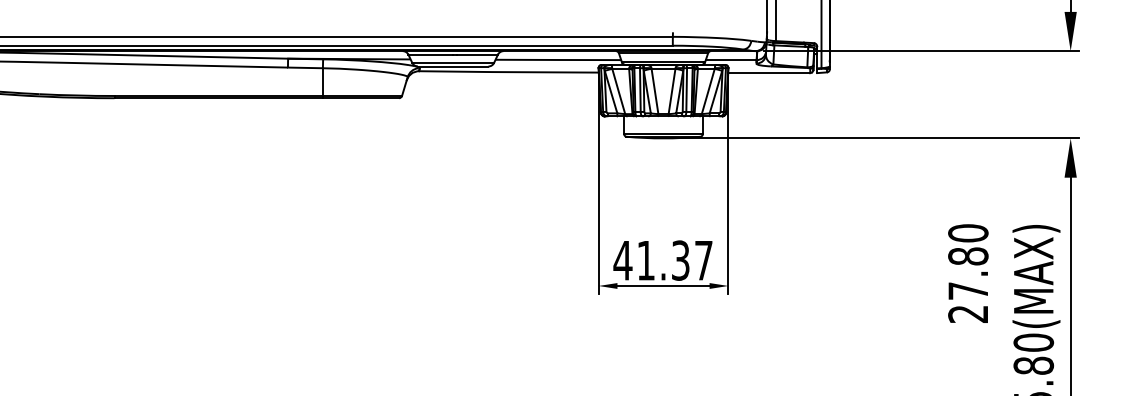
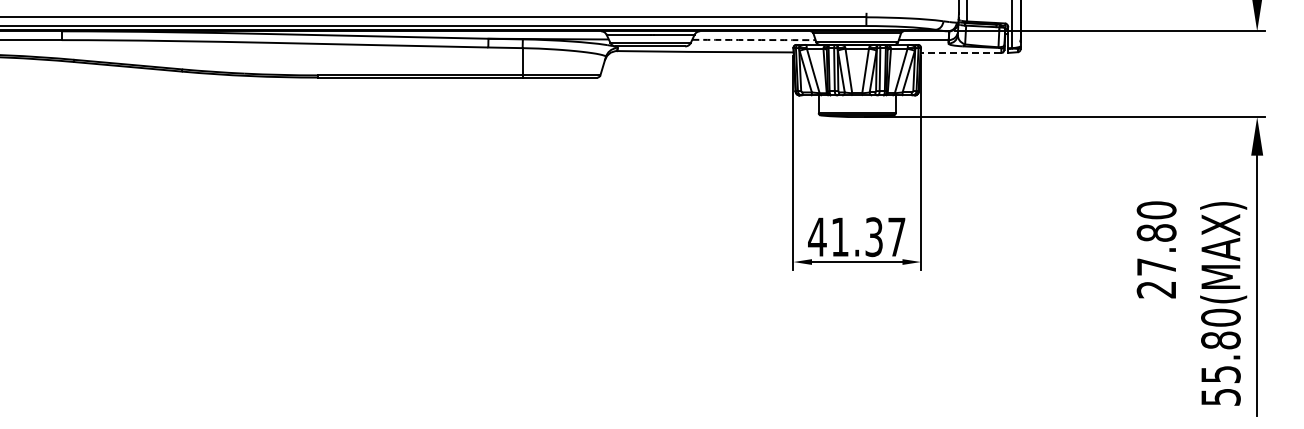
arc: (557, 60) -> (753, 40), solid -> dashed
line: (768, 72) -> (960, 52), solid -> dashed

